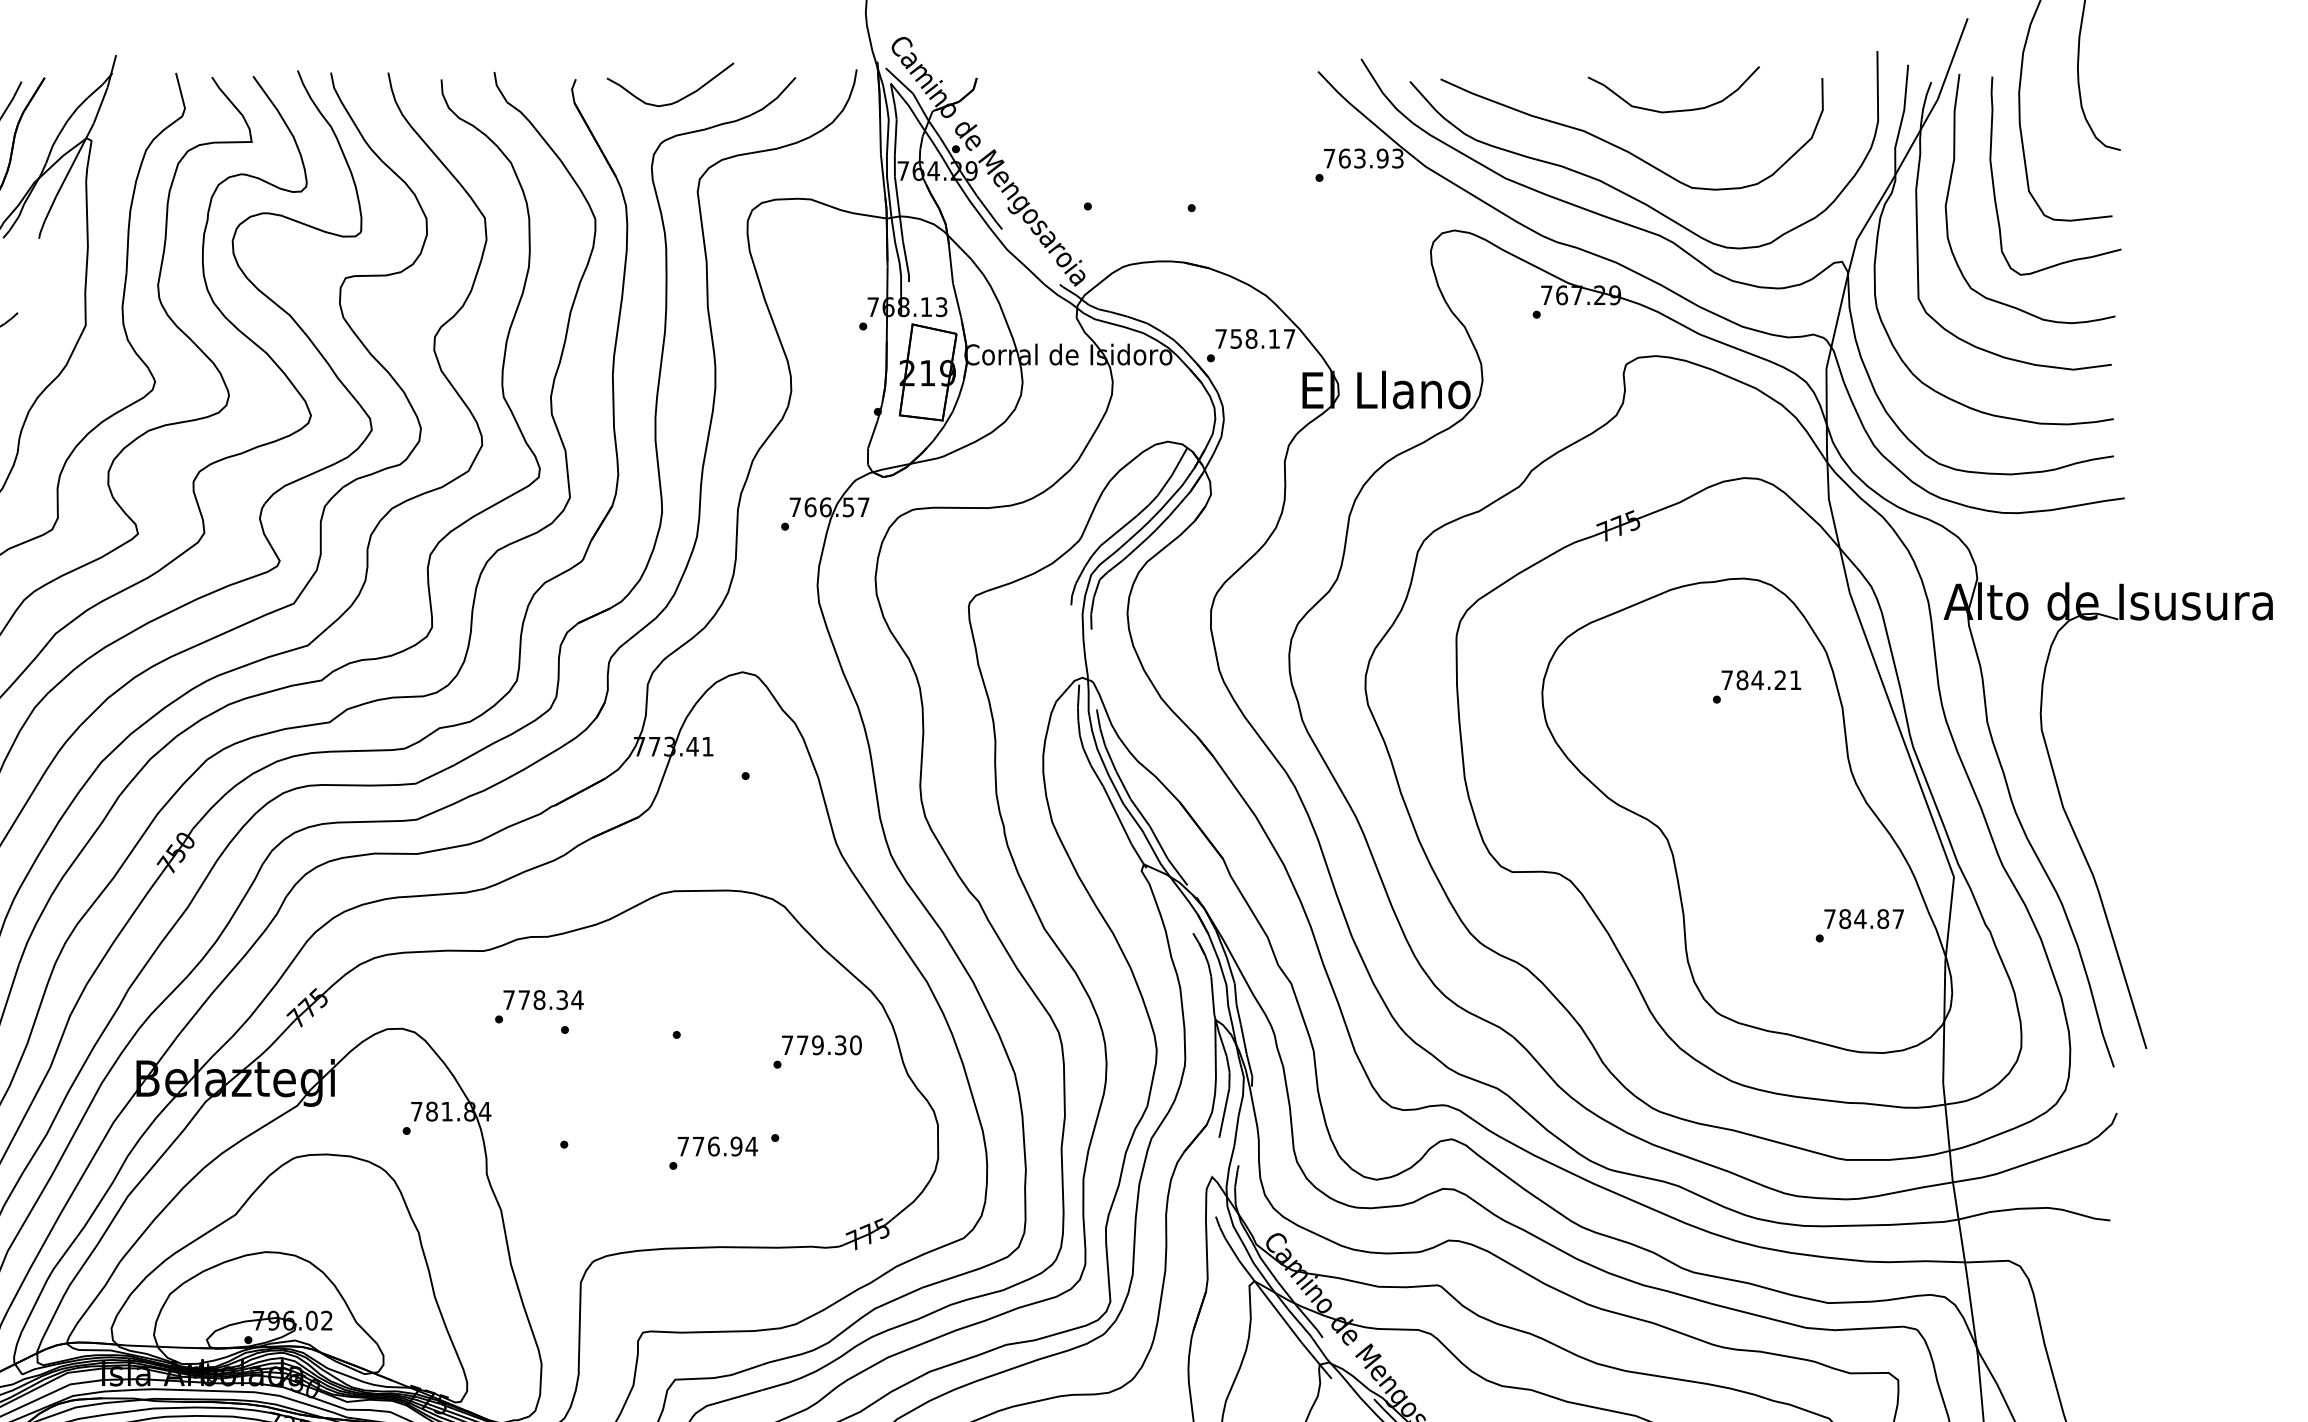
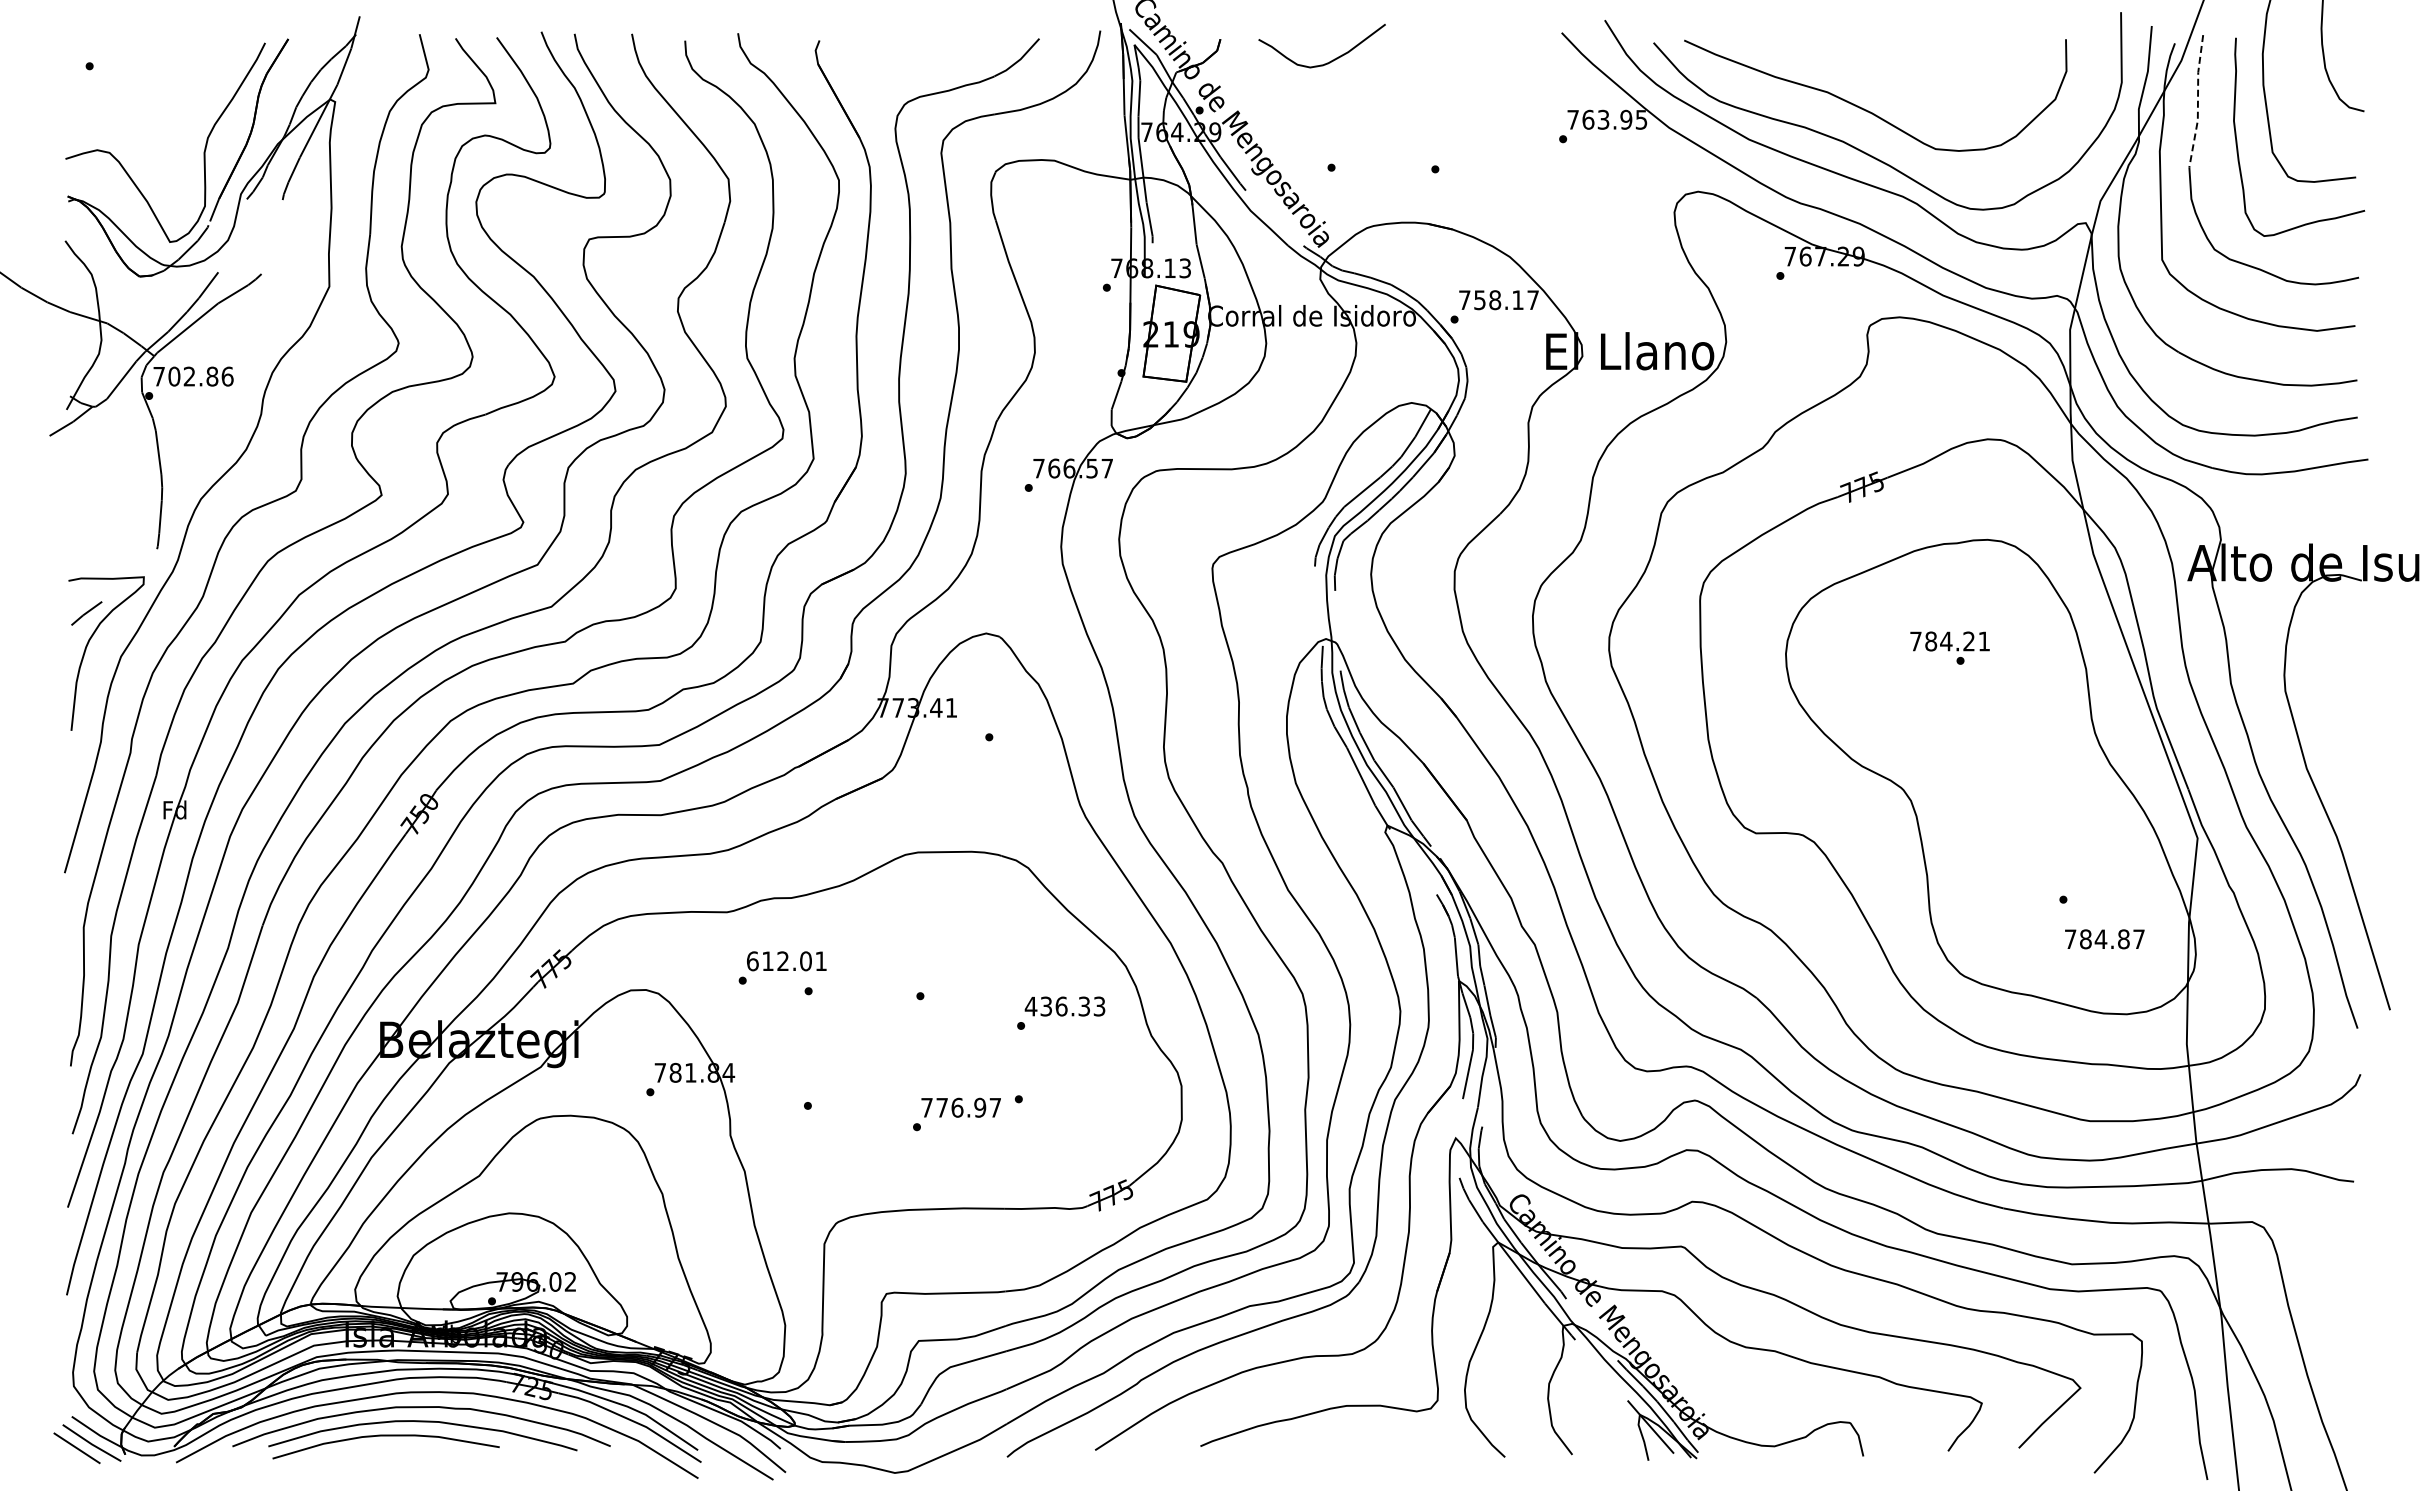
curve: (677, 100) -> (1329, 61), moved
curve: (1673, 110) -> (1917, 71), removed
line: (1953, 140) -> (2197, 101), solid -> dashed
text: (1397, 158) -> (1641, 119), 763.93 -> 763.95
text: (1760, 680) -> (1949, 641), moved
text: (1863, 919) -> (2104, 939), moved
text: (543, 1000) -> (787, 961), 778.34 -> 612.01
text: (820, 1045) -> (1064, 1006), 779.30 -> 436.33
text: (751, 1146) -> (995, 1107), 776.94 -> 776.97

